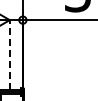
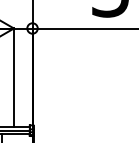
line: (9, 54) -> (13, 77), dashed -> solid

